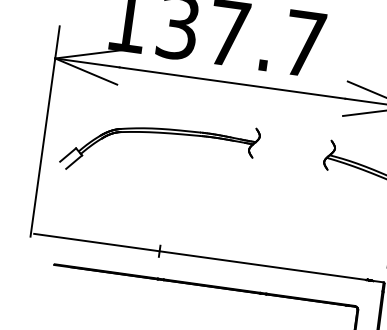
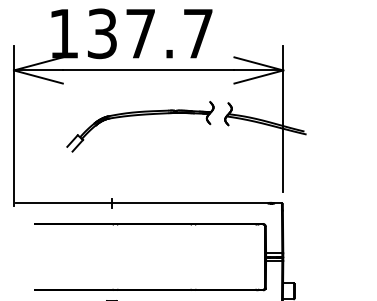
part: (156, 134) -> (136, 116), moved

